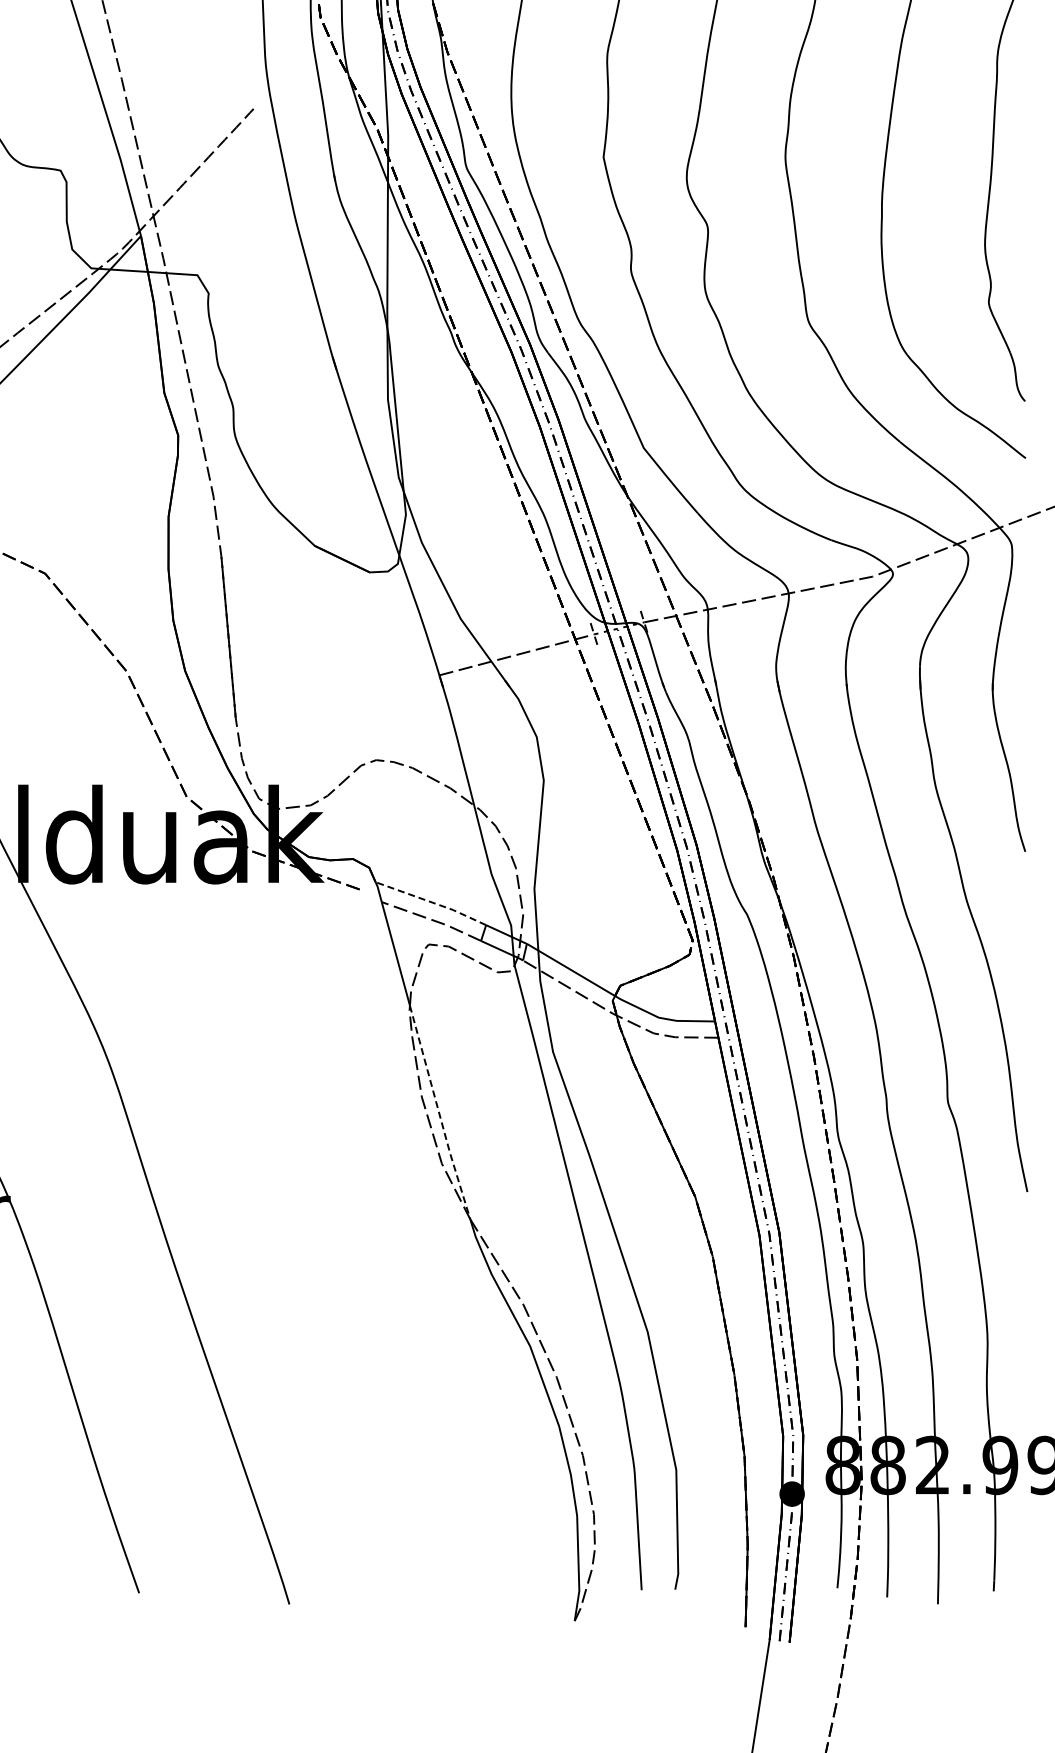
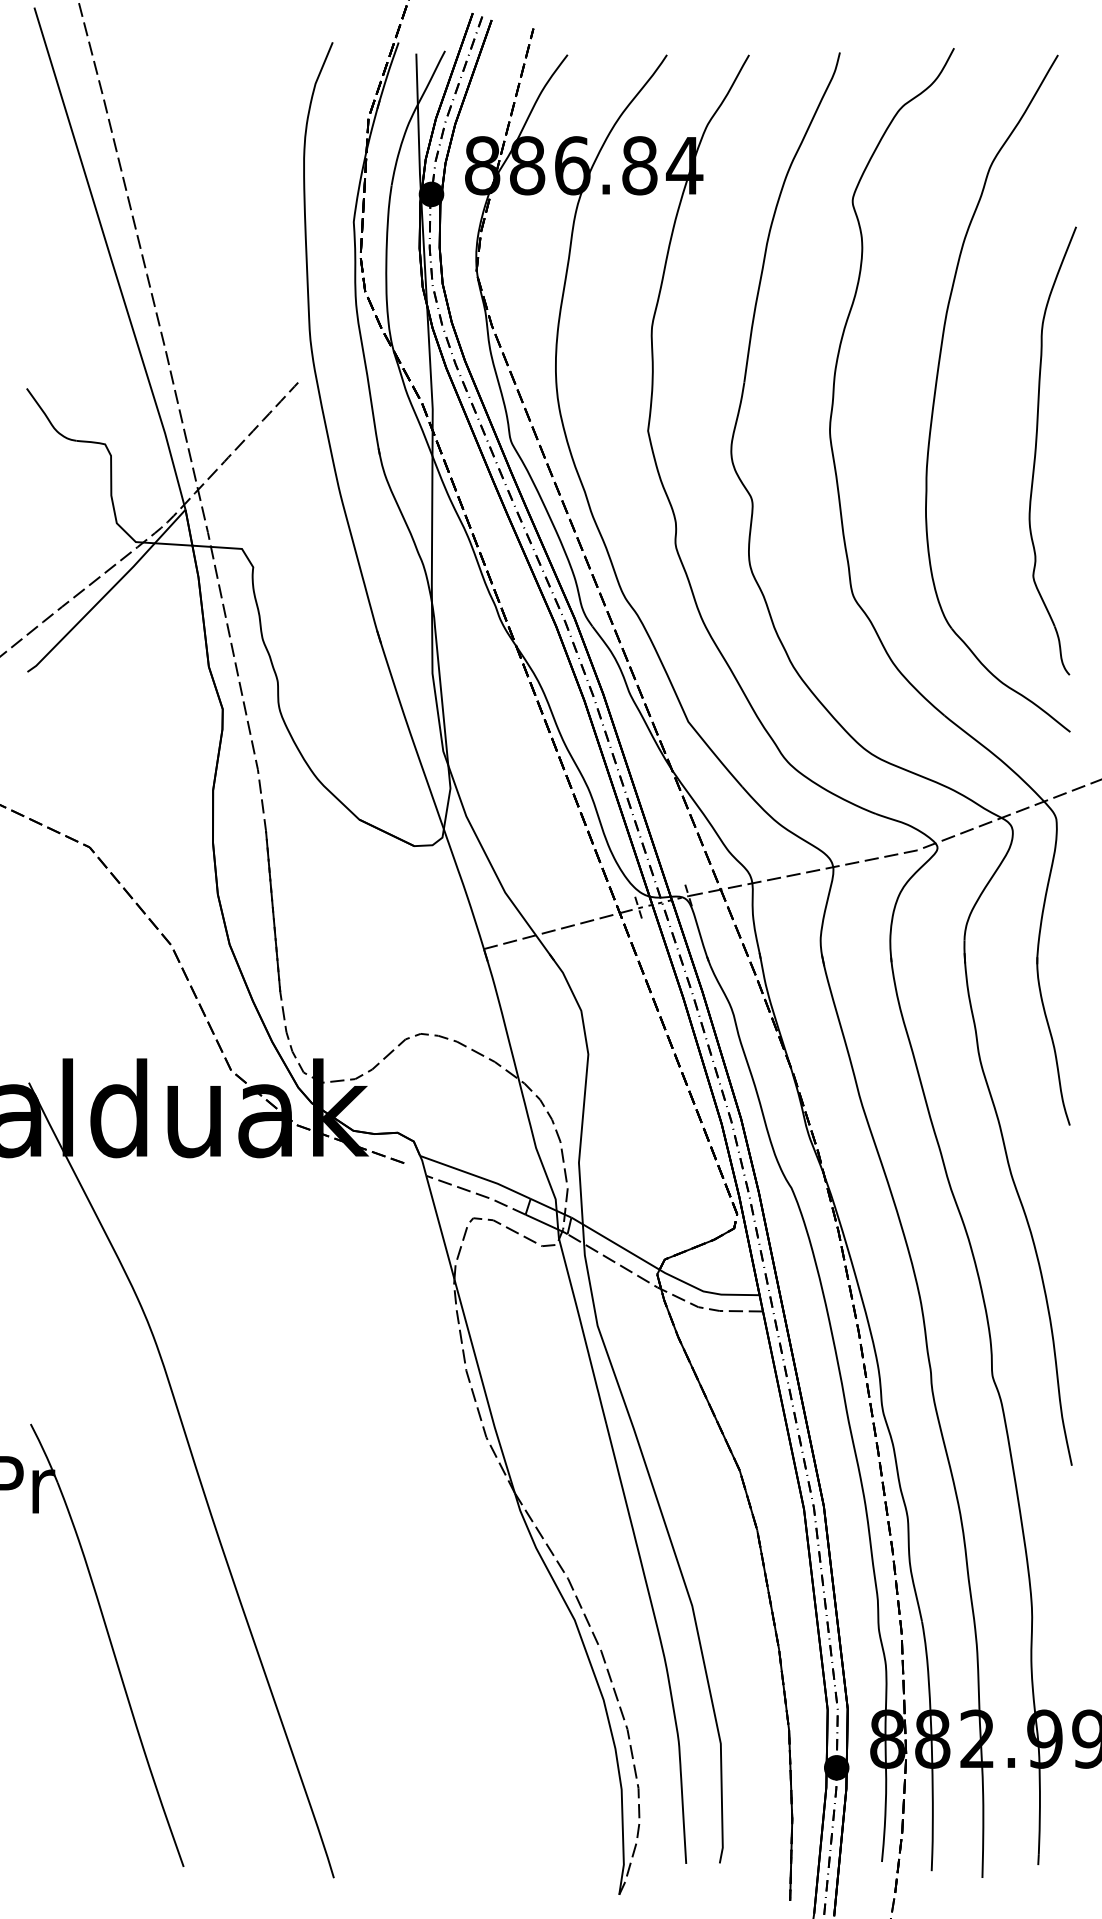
line: (431, 902) -> (476, 1176), dashed -> solid
line: (438, 1113) -> (483, 1387), dashed -> solid

